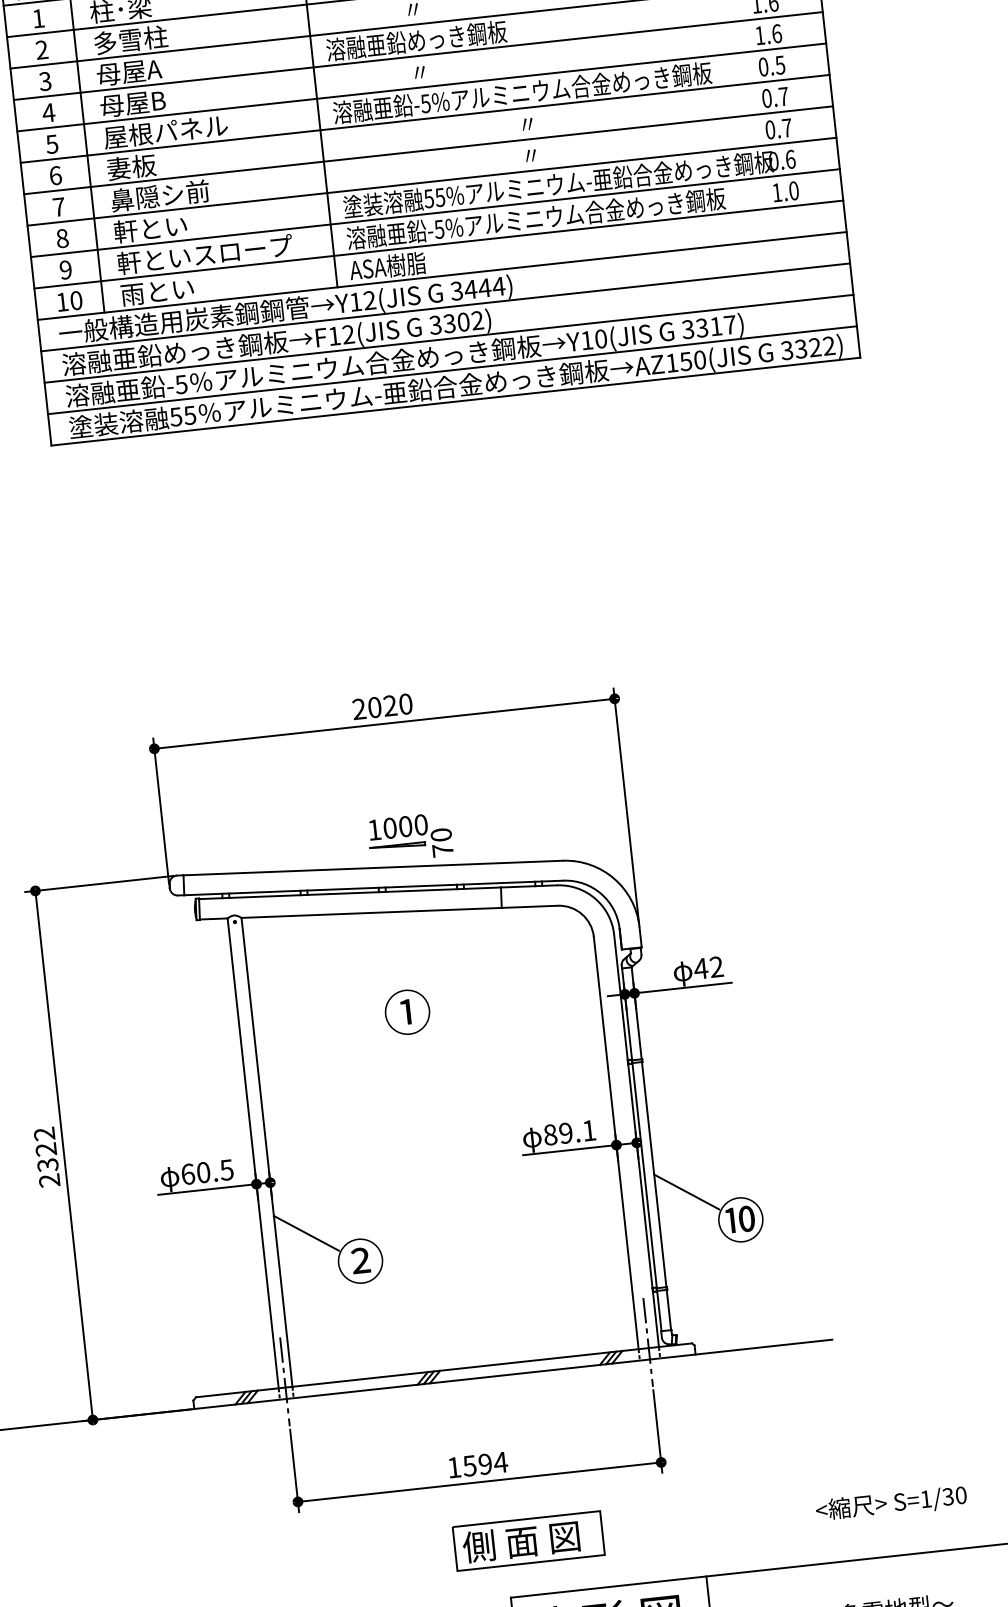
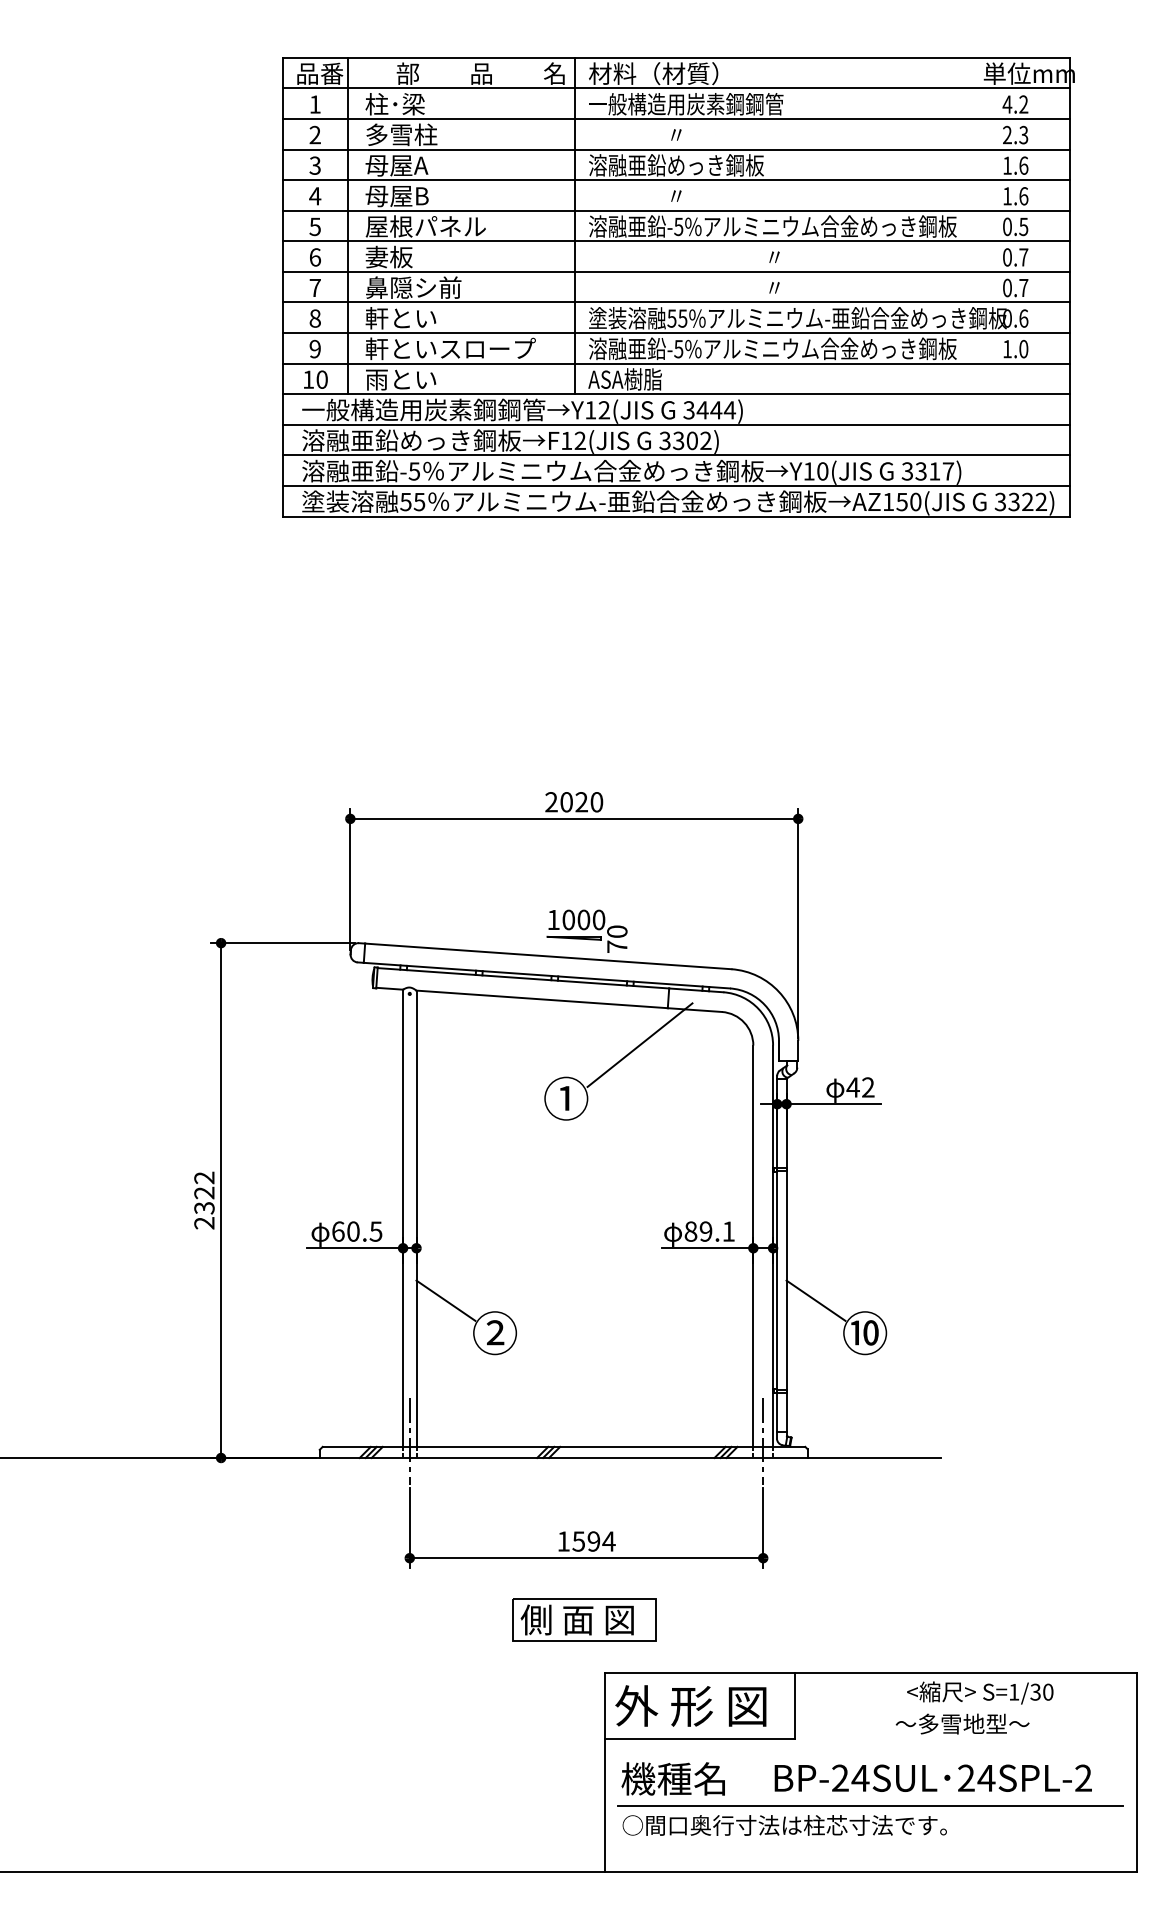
line: (476, 948) -> (639, 1044), added
text: (891, 1503) -> (980, 1692), moved
part: (528, 1540) -> (584, 1619), moved

